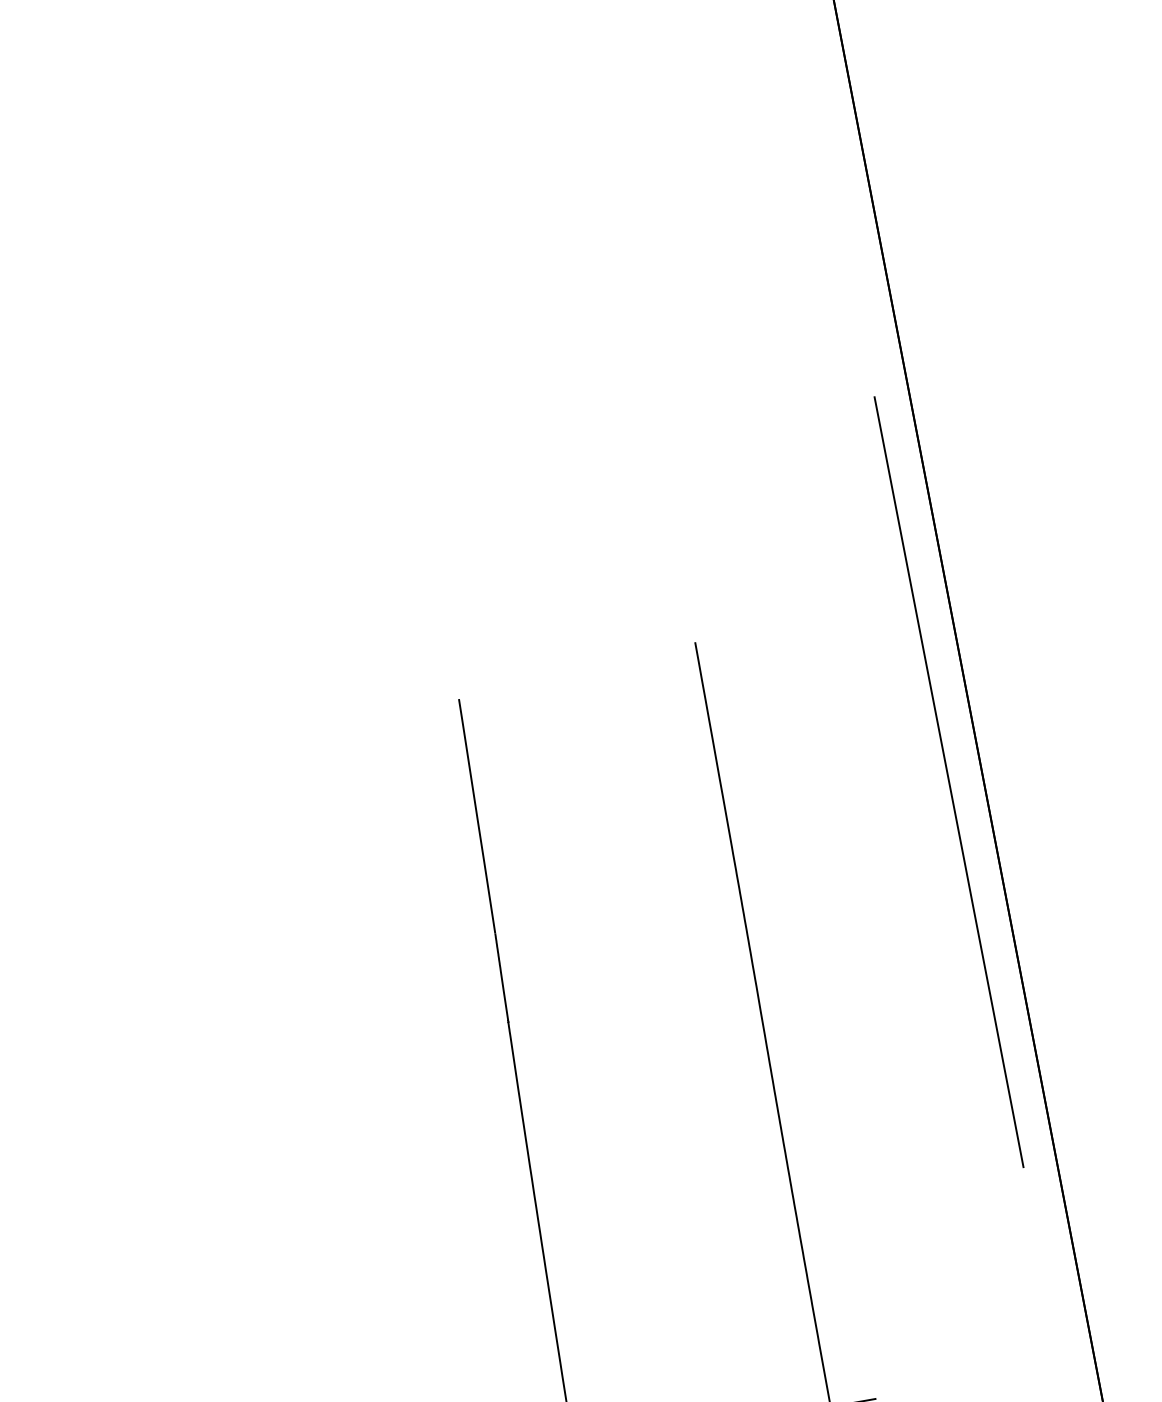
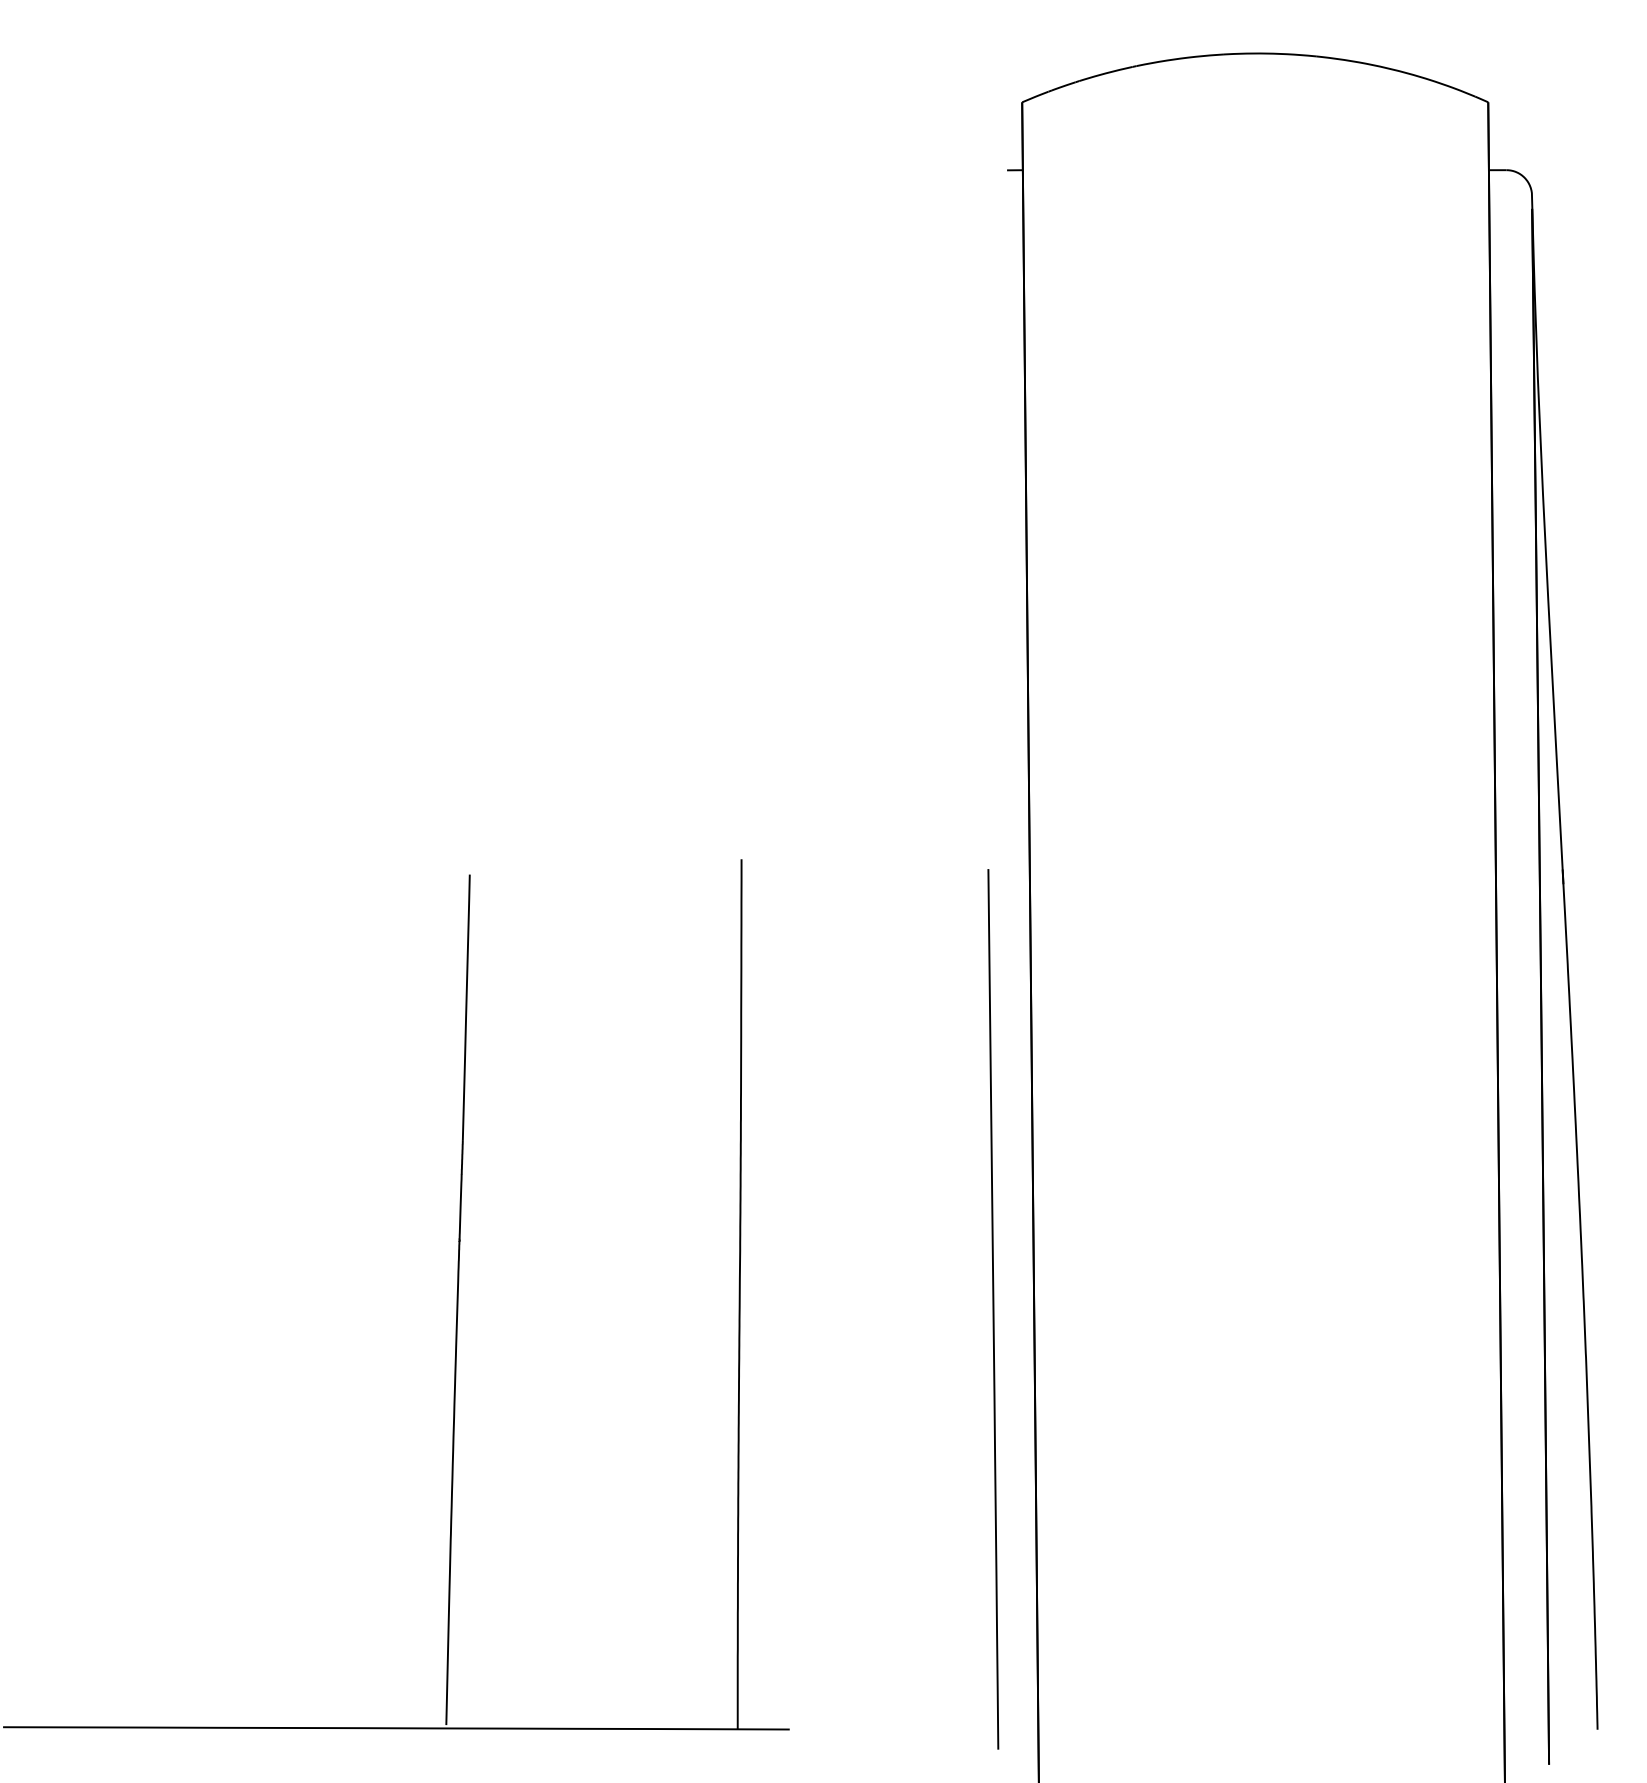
line: (949, 782) -> (993, 1309), moved

